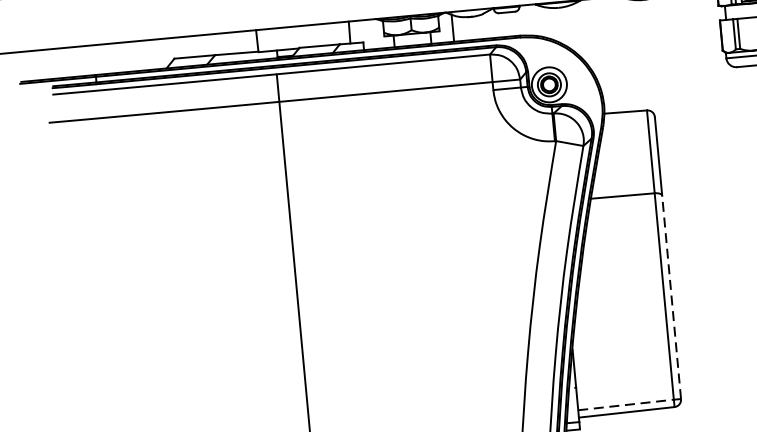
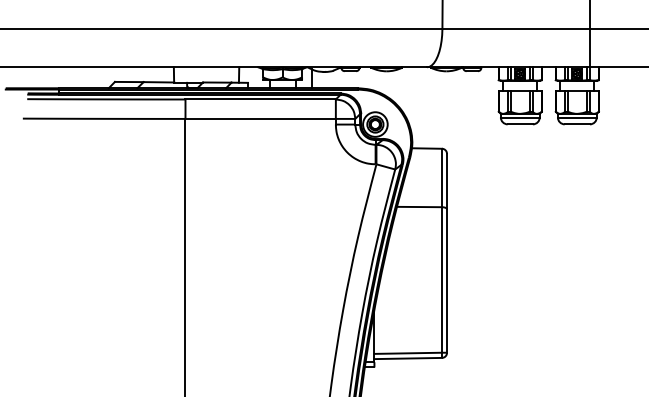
line: (672, 297) -> (447, 281), dashed -> solid
line: (626, 405) -> (408, 353), dashed -> solid

